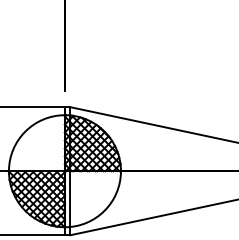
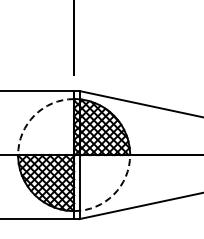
arc: (25, 131) -> (34, 115), solid -> dashed
arc: (104, 210) -> (113, 194), solid -> dashed

